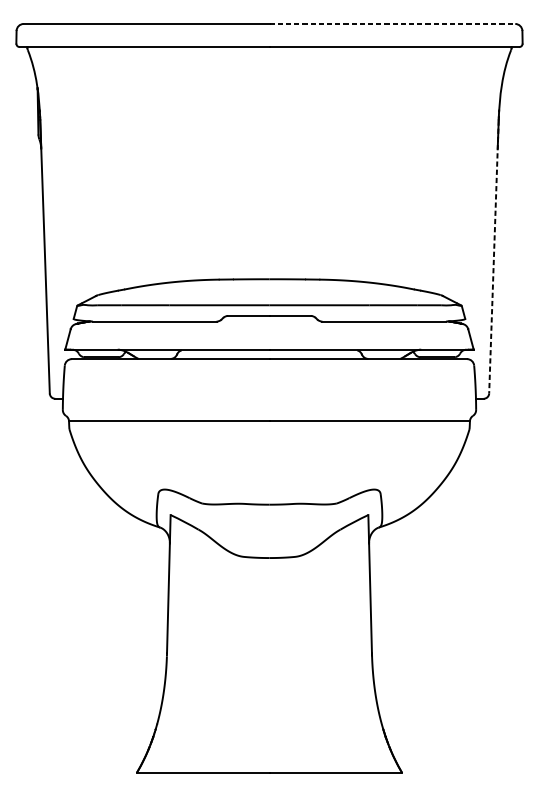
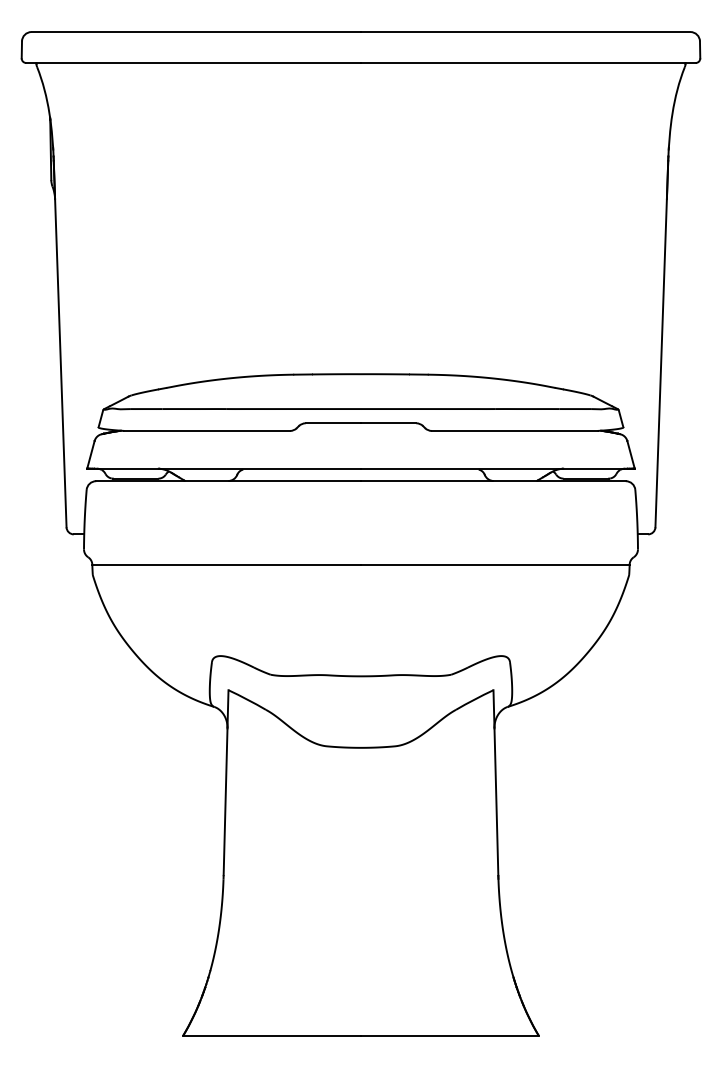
line: (392, 24) -> (525, 32), dashed -> solid
line: (493, 257) -> (661, 344), dashed -> solid

